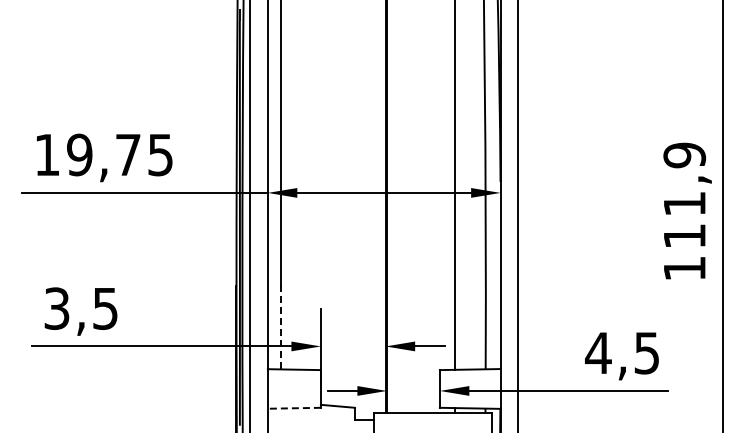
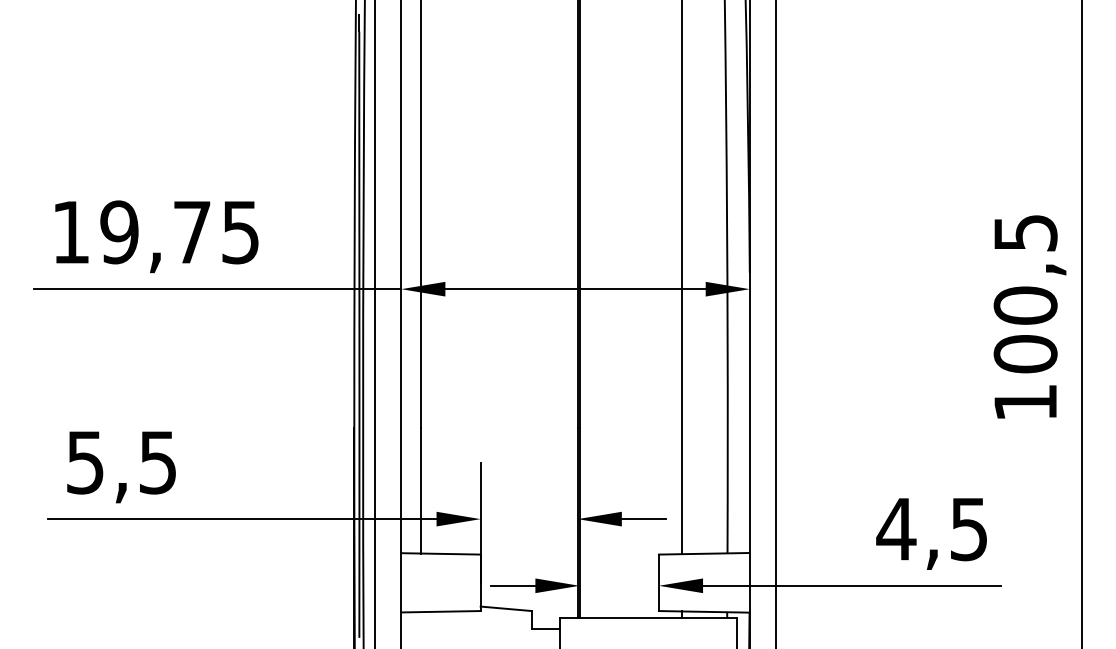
text: (684, 195) -> (1025, 293), 111,9 -> 100,5
text: (57, 308) -> (86, 462), 3,5 -> 5,5
line: (280, 327) -> (420, 490), dashed -> solid
line: (294, 408) -> (441, 612), dashed -> solid

